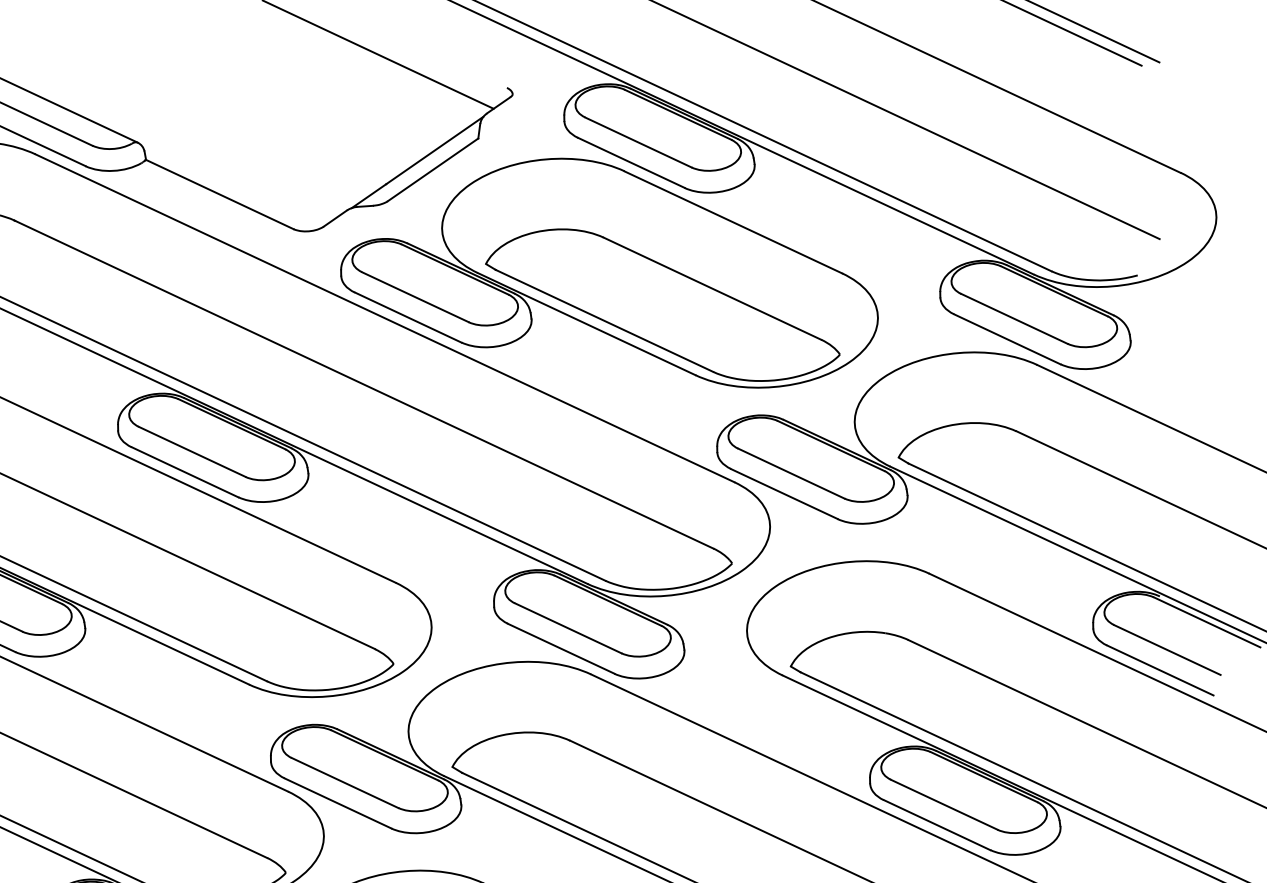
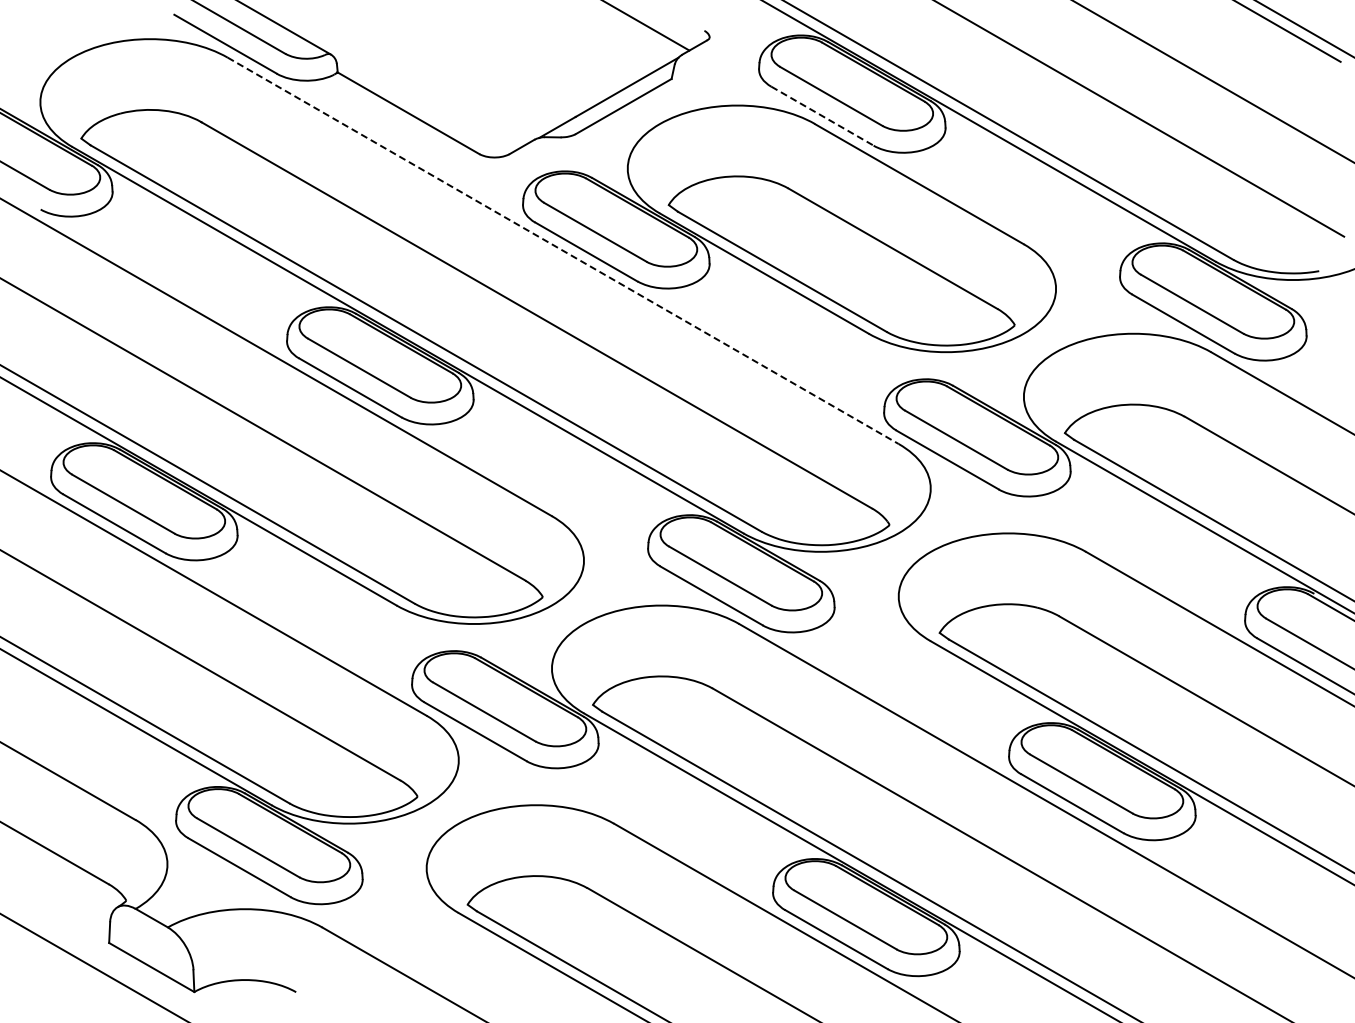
line: (631, 163) -> (822, 116), solid -> dashed
line: (385, 318) -> (563, 251), solid -> dashed

